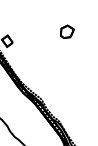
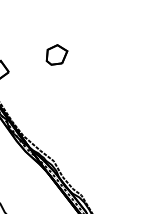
part: (67, 31) -> (57, 54), moved

